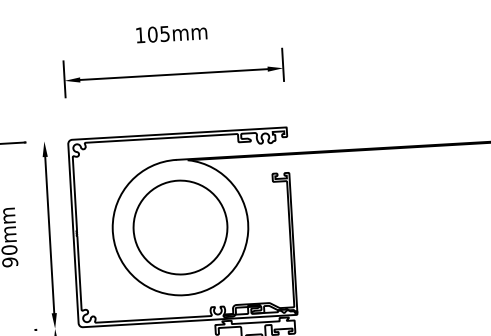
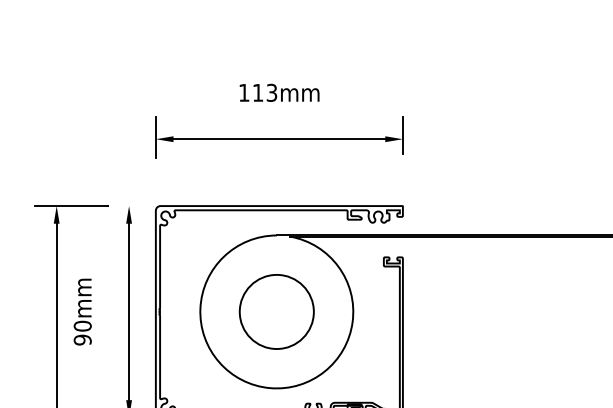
text: (158, 33) -> (264, 92), 105mm -> 113mm
circle: (180, 227) -> (276, 311), size x0.7

